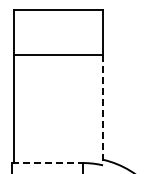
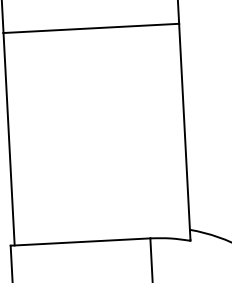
line: (103, 110) -> (185, 132), dashed -> solid
line: (47, 163) -> (80, 242), dashed -> solid

